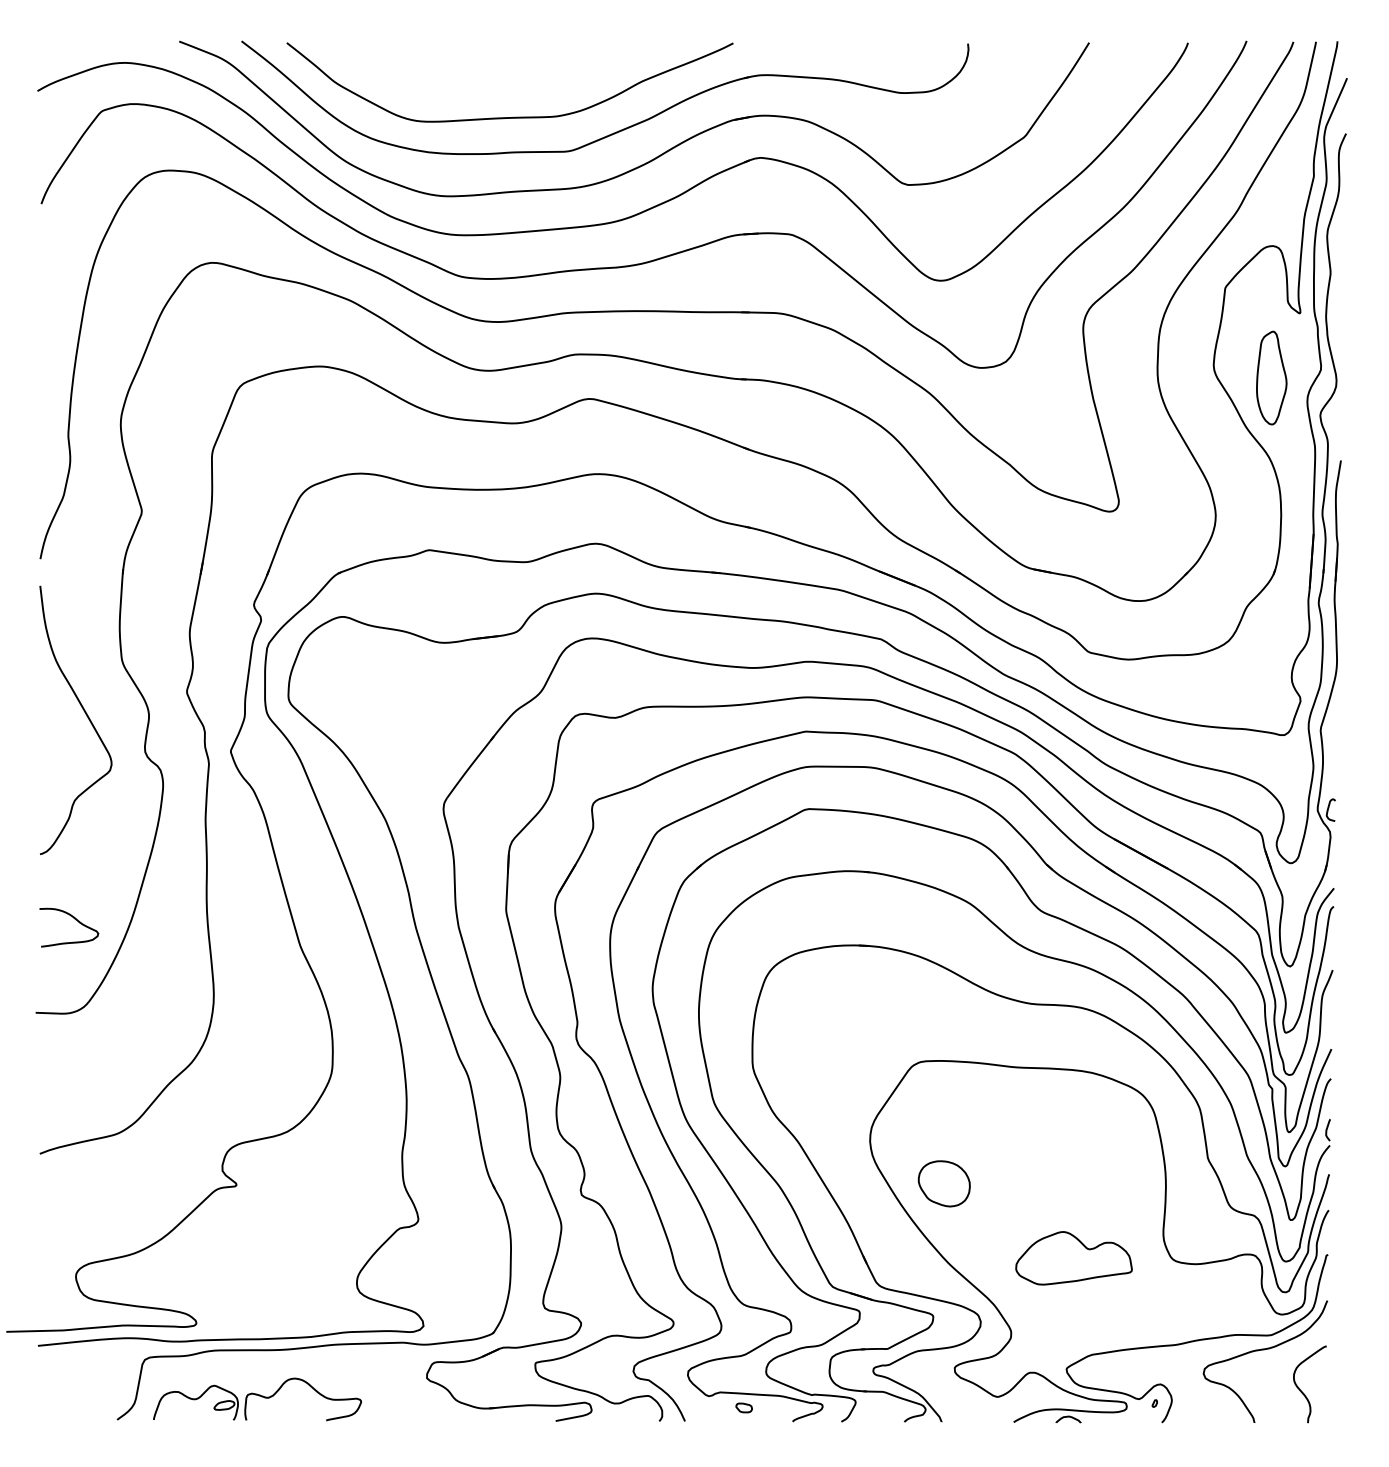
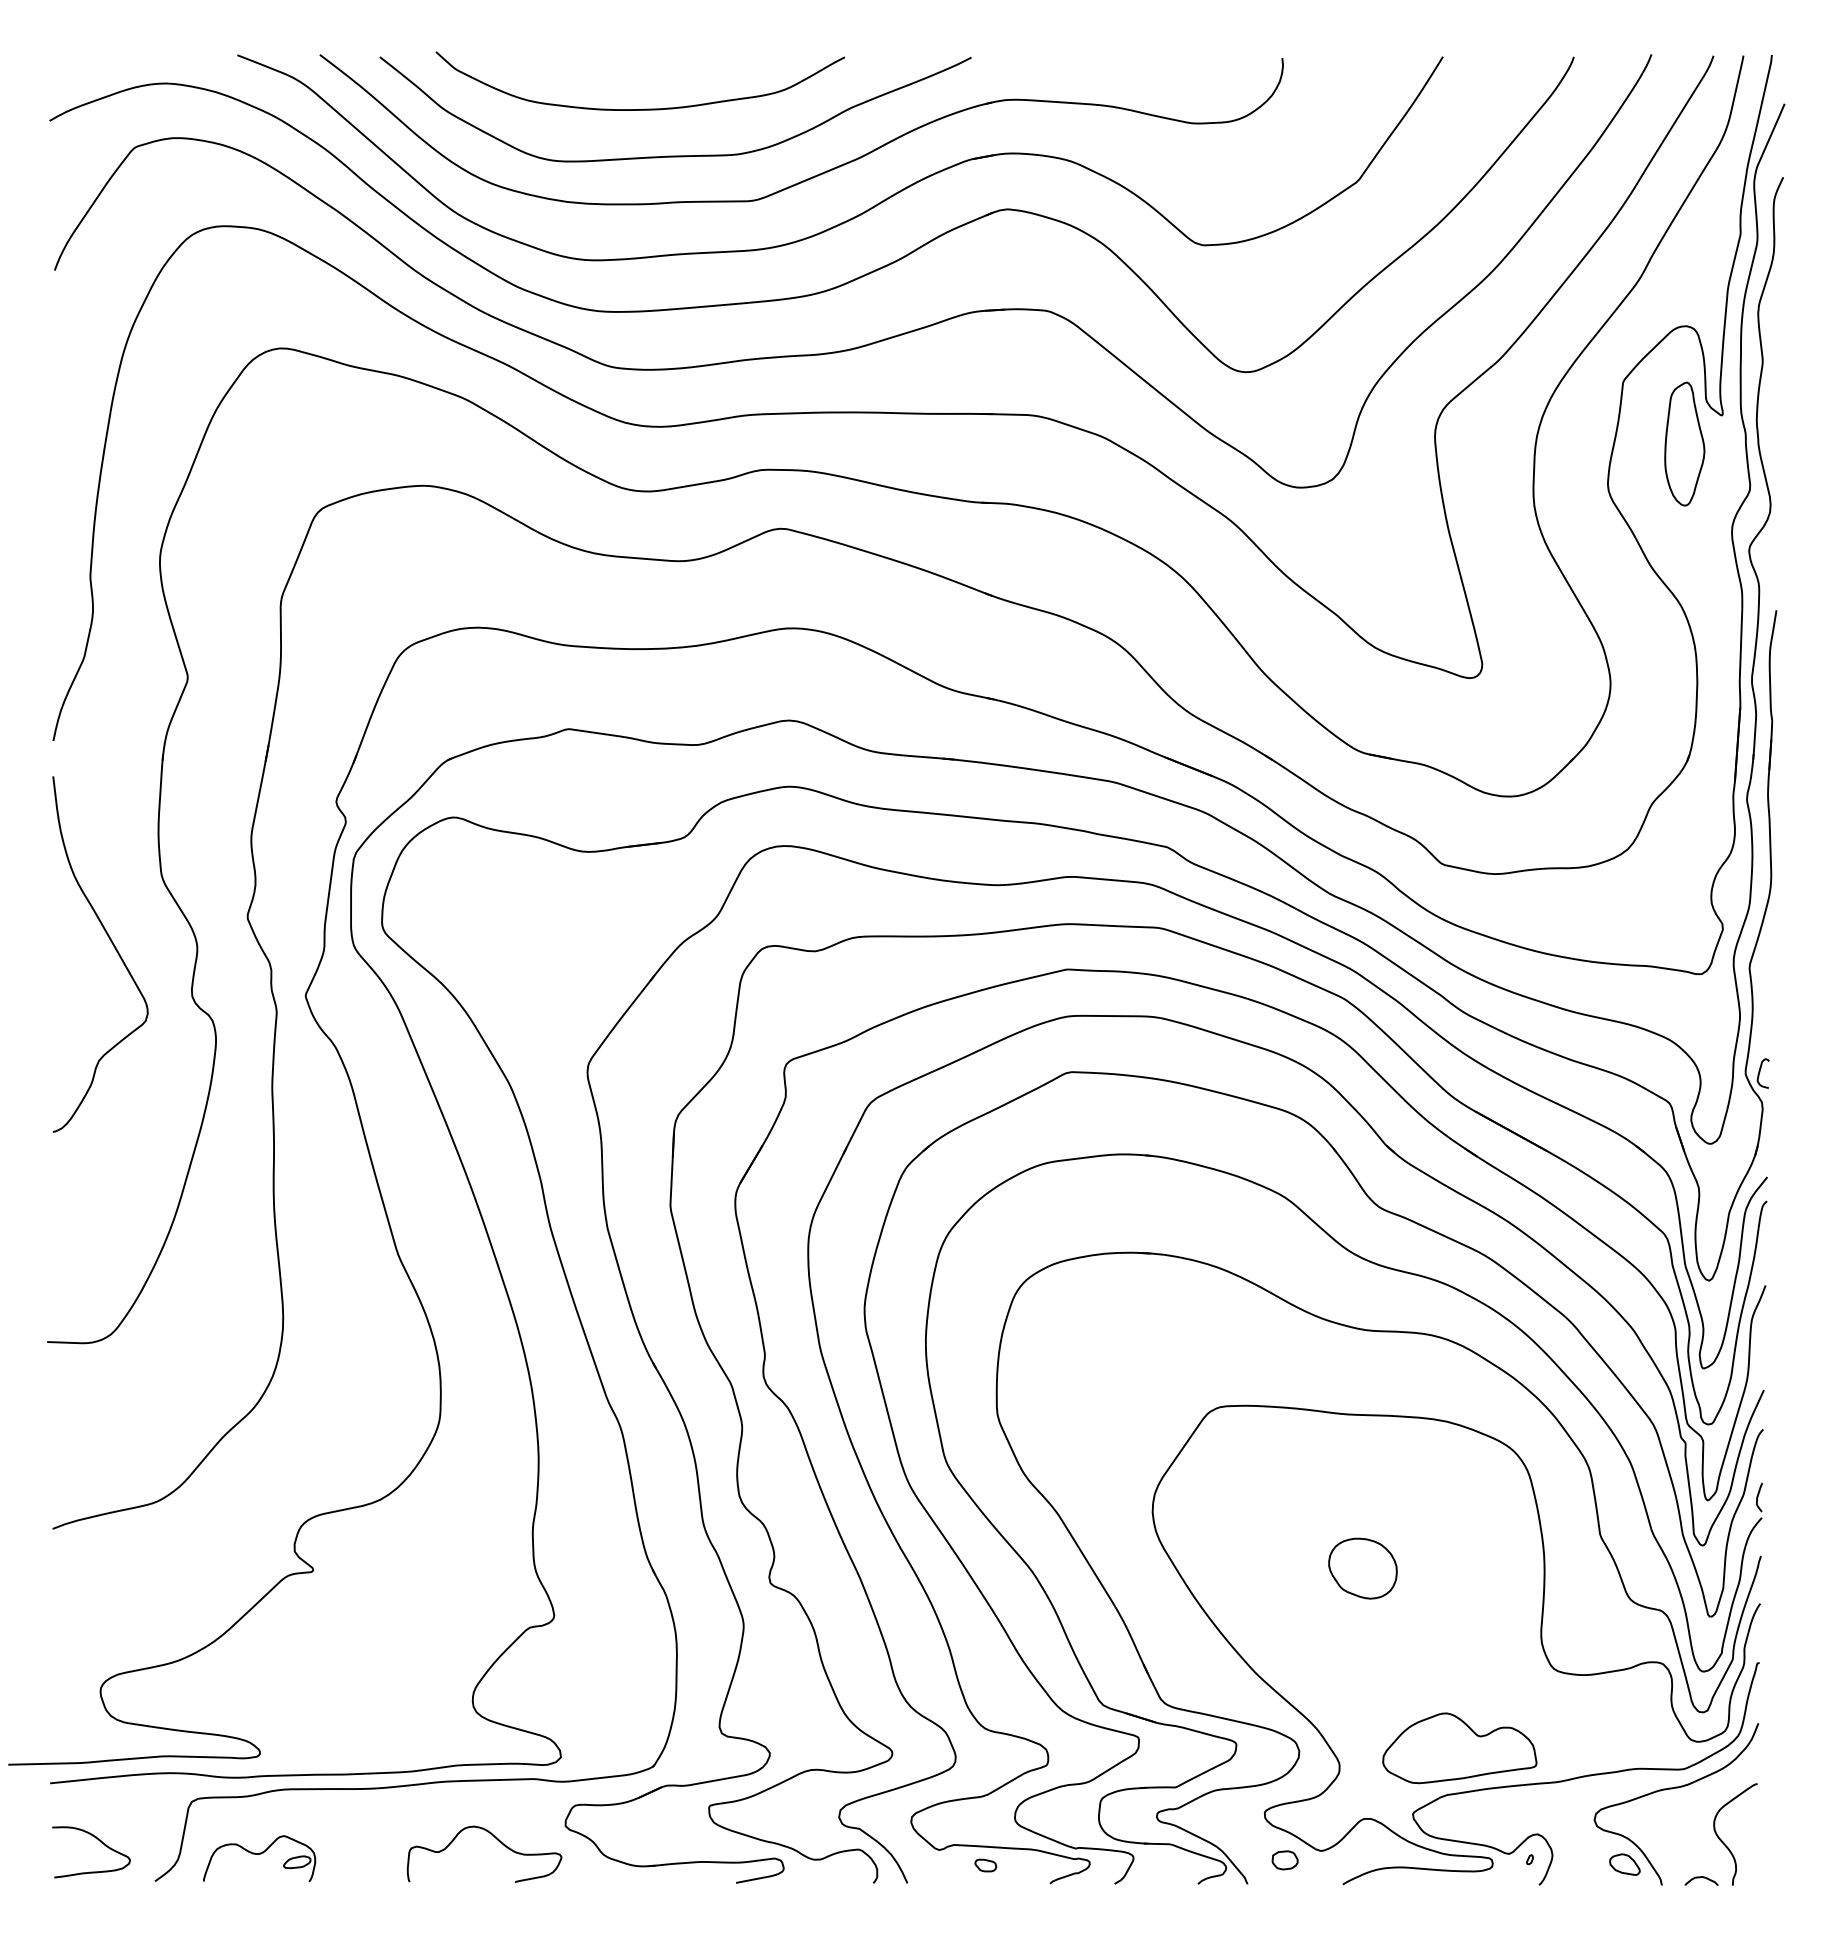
curve: (486, 81) -> (644, 108), added
part: (1271, 377) -> (1684, 443), moved
curve: (75, 920) -> (100, 1842), moved
part: (943, 1183) -> (1362, 1568), moved
part: (1073, 1258) -> (1459, 1748), moved
curve: (312, 1389) -> (497, 1840), moved
part: (969, 1404) -> (1284, 1860), added
part: (1226, 1407) -> (1624, 1864), added
curve: (1066, 1417) -> (1699, 1878), moved

